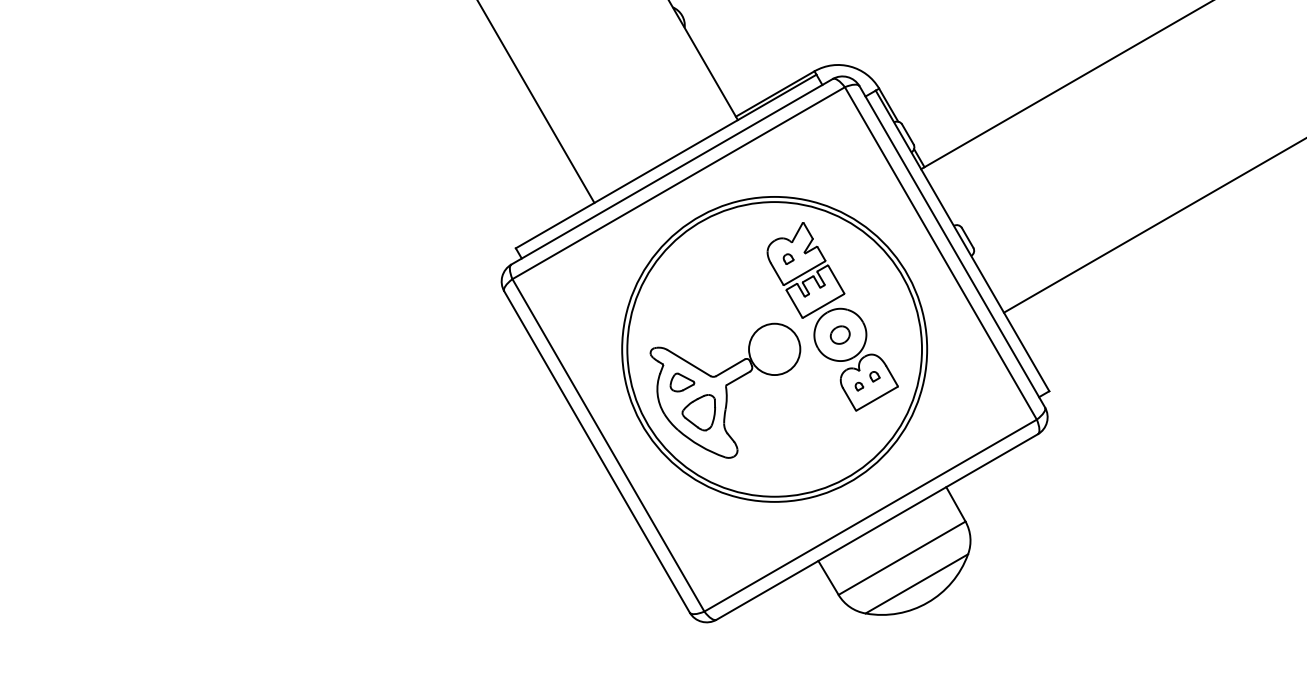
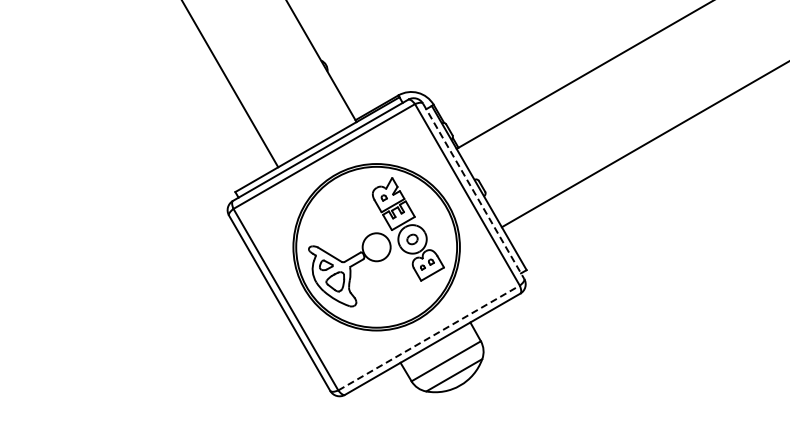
line: (951, 247) -> (473, 191), solid -> dashed
line: (871, 516) -> (429, 338), solid -> dashed

